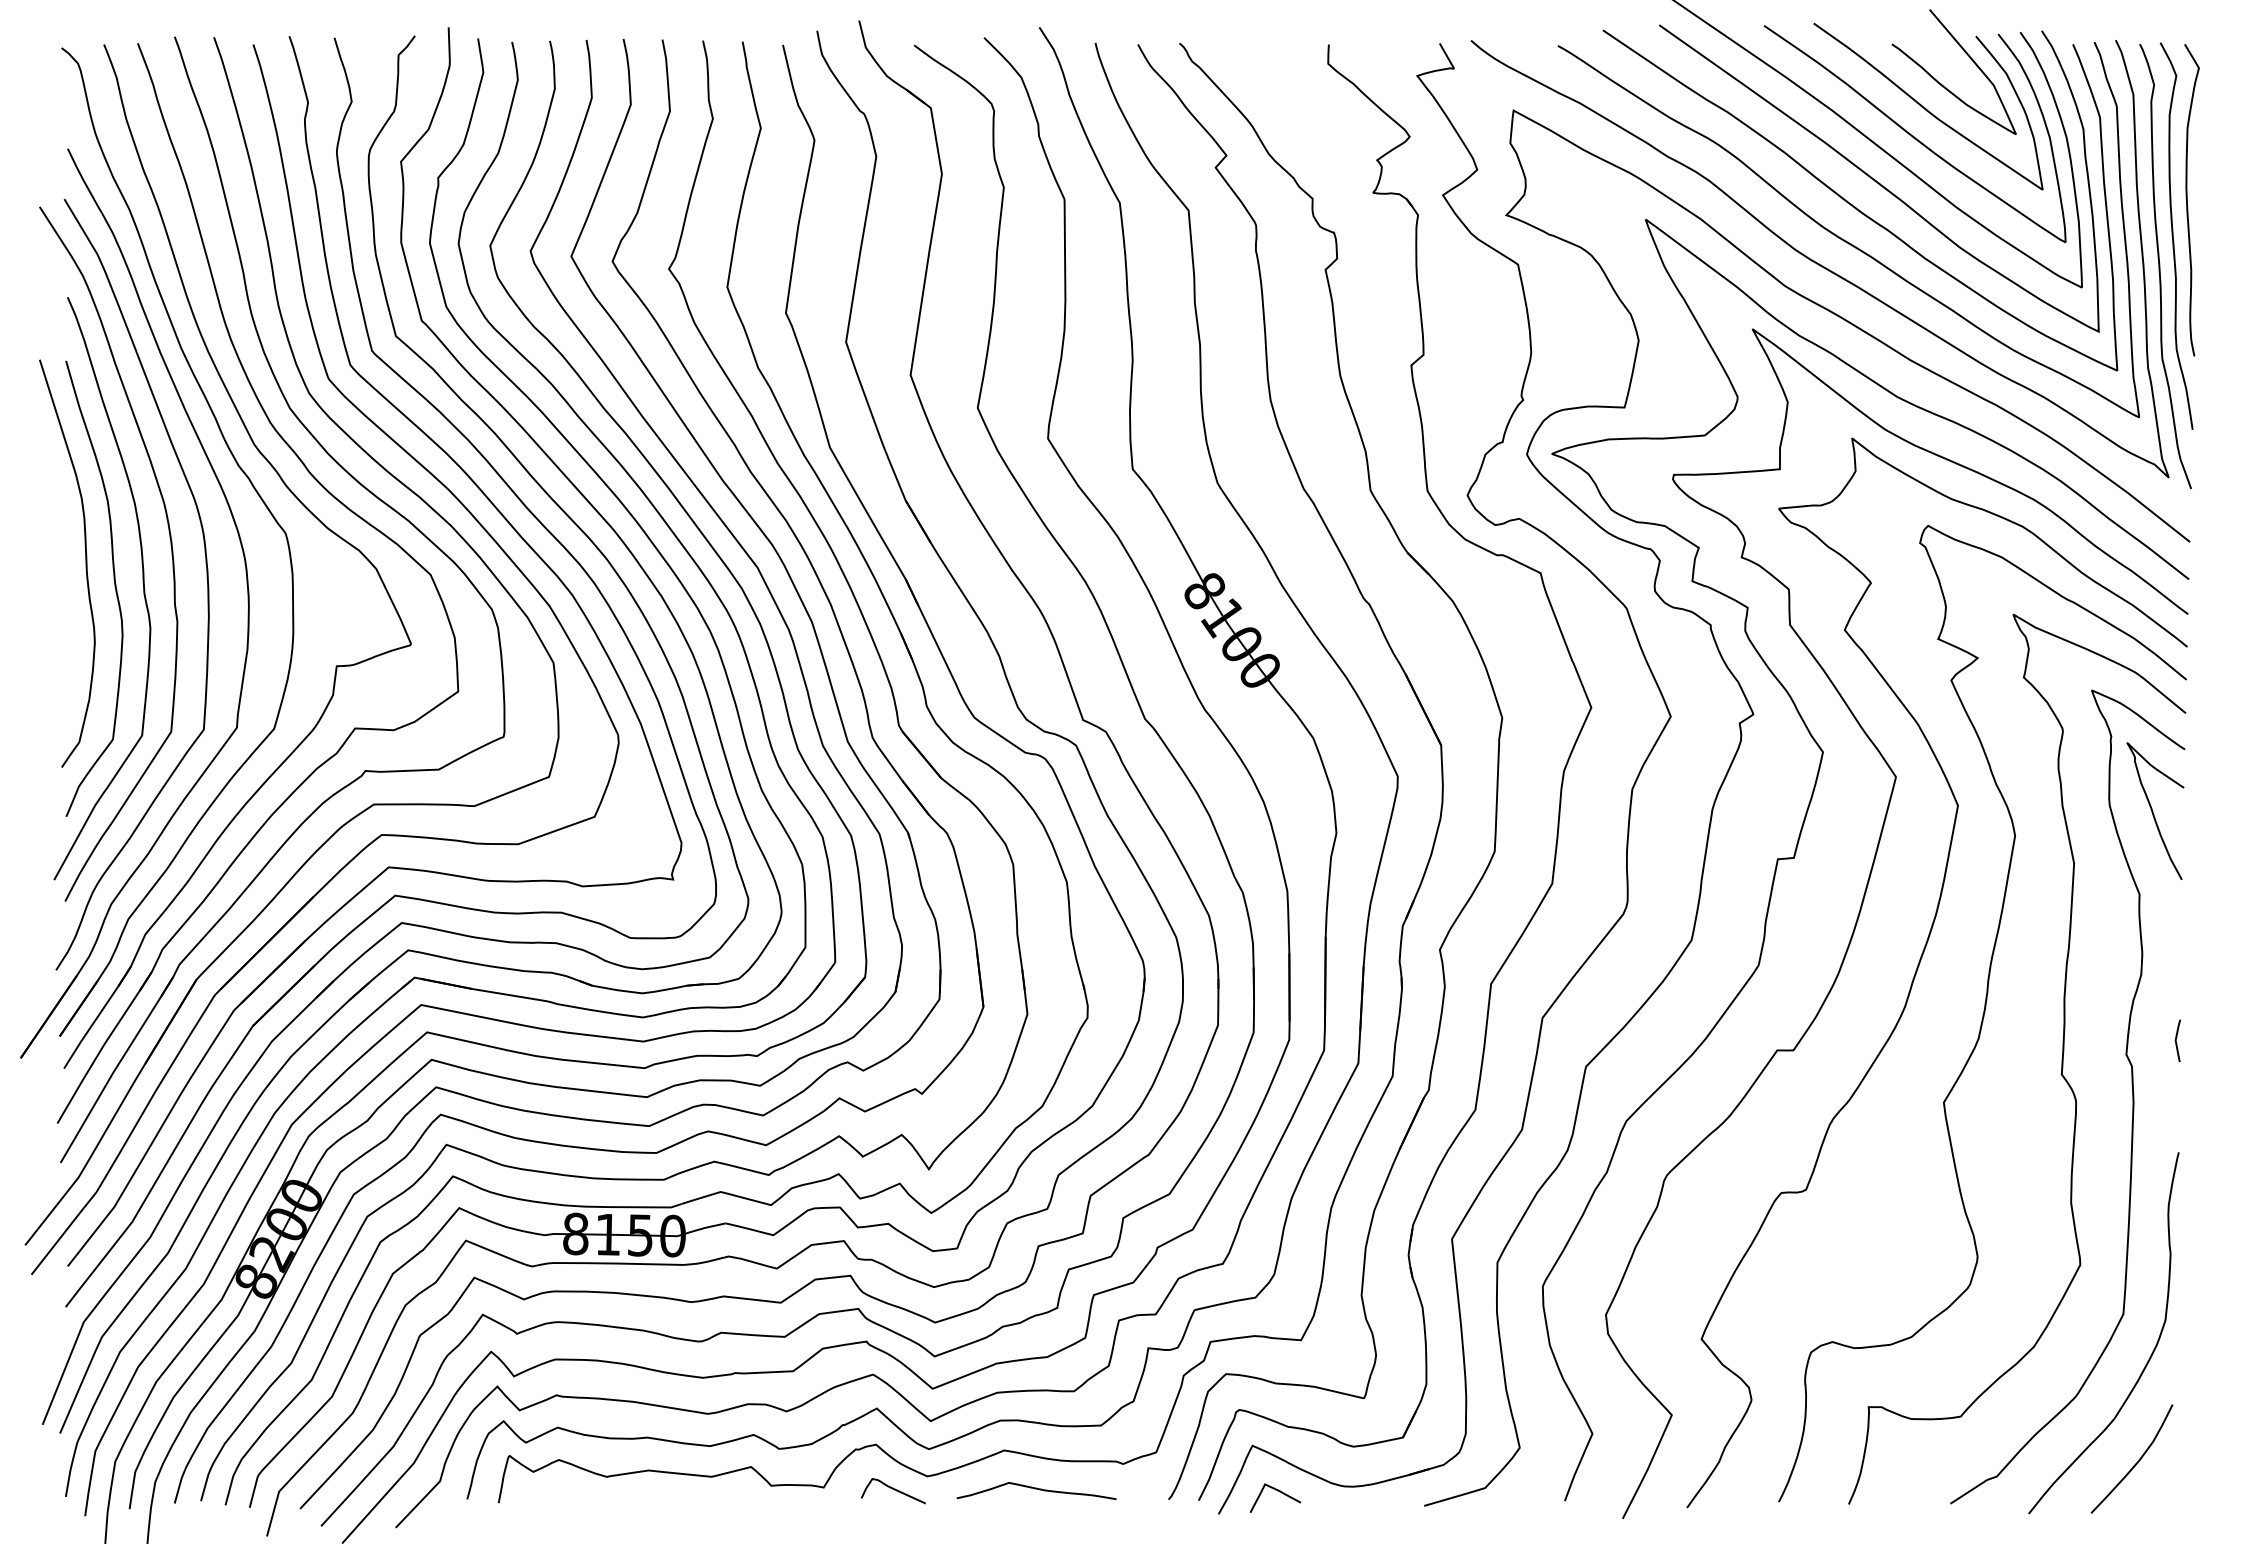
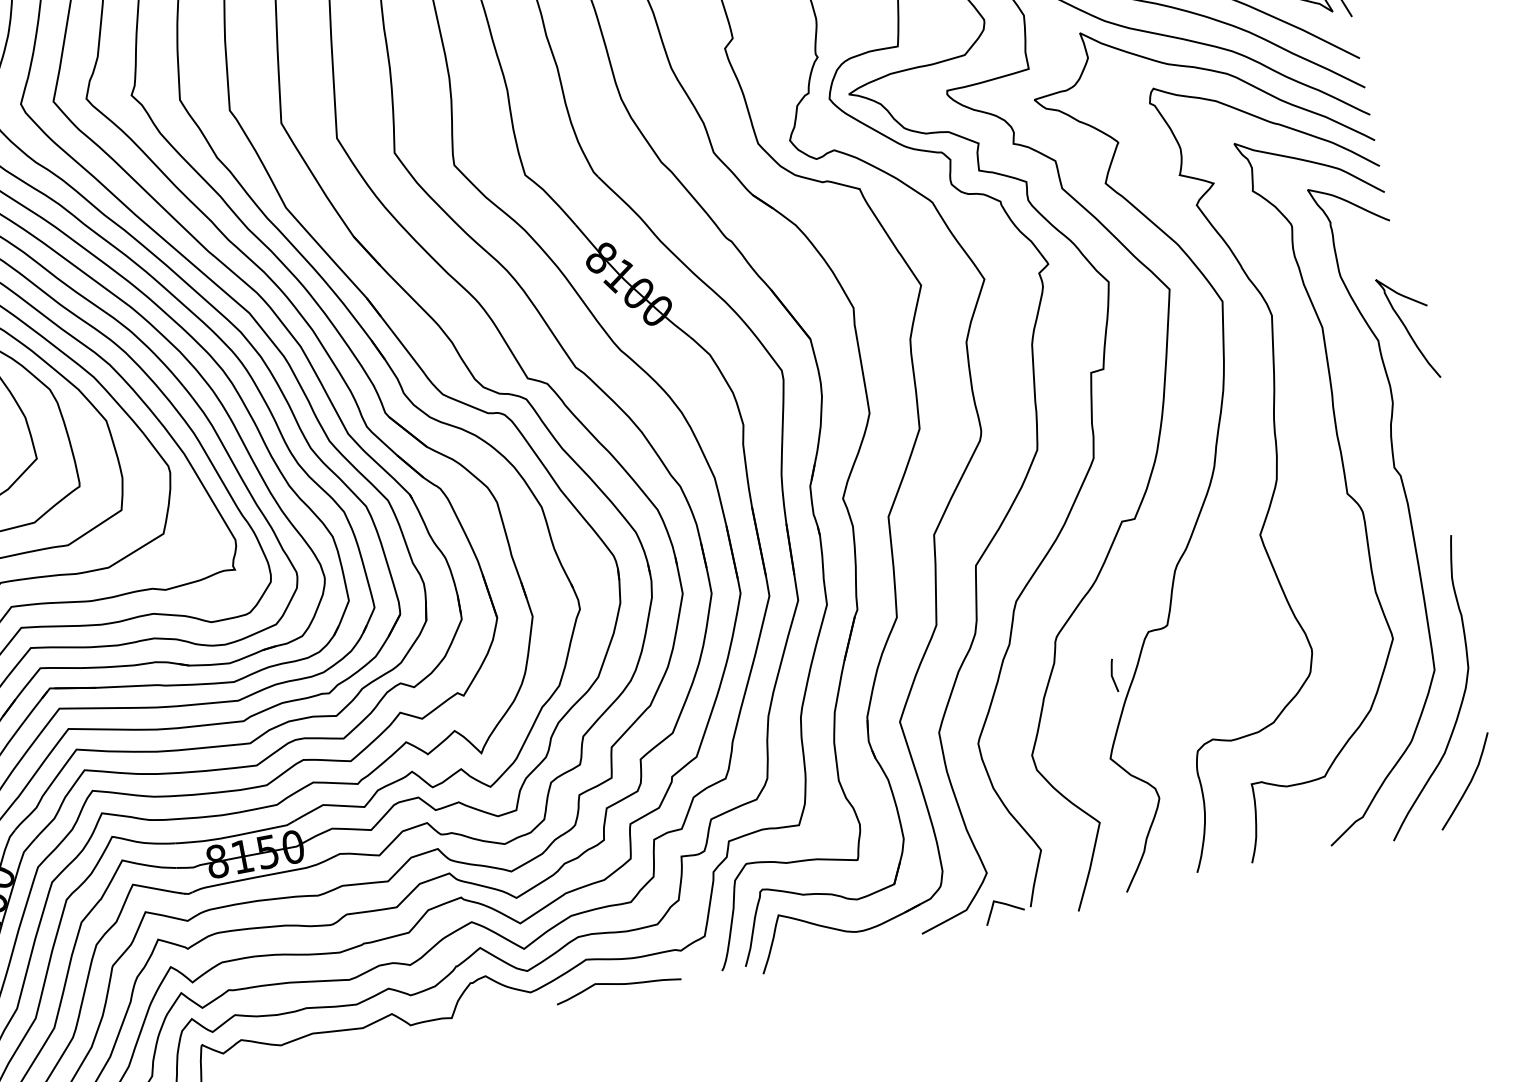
curve: (2153, 811) -> (1407, 329), moved
curve: (2176, 1040) -> (1112, 675), moved
curve: (892, 1489) -> (505, 1008), removed
curve: (1277, 1491) -> (1004, 904), moved

